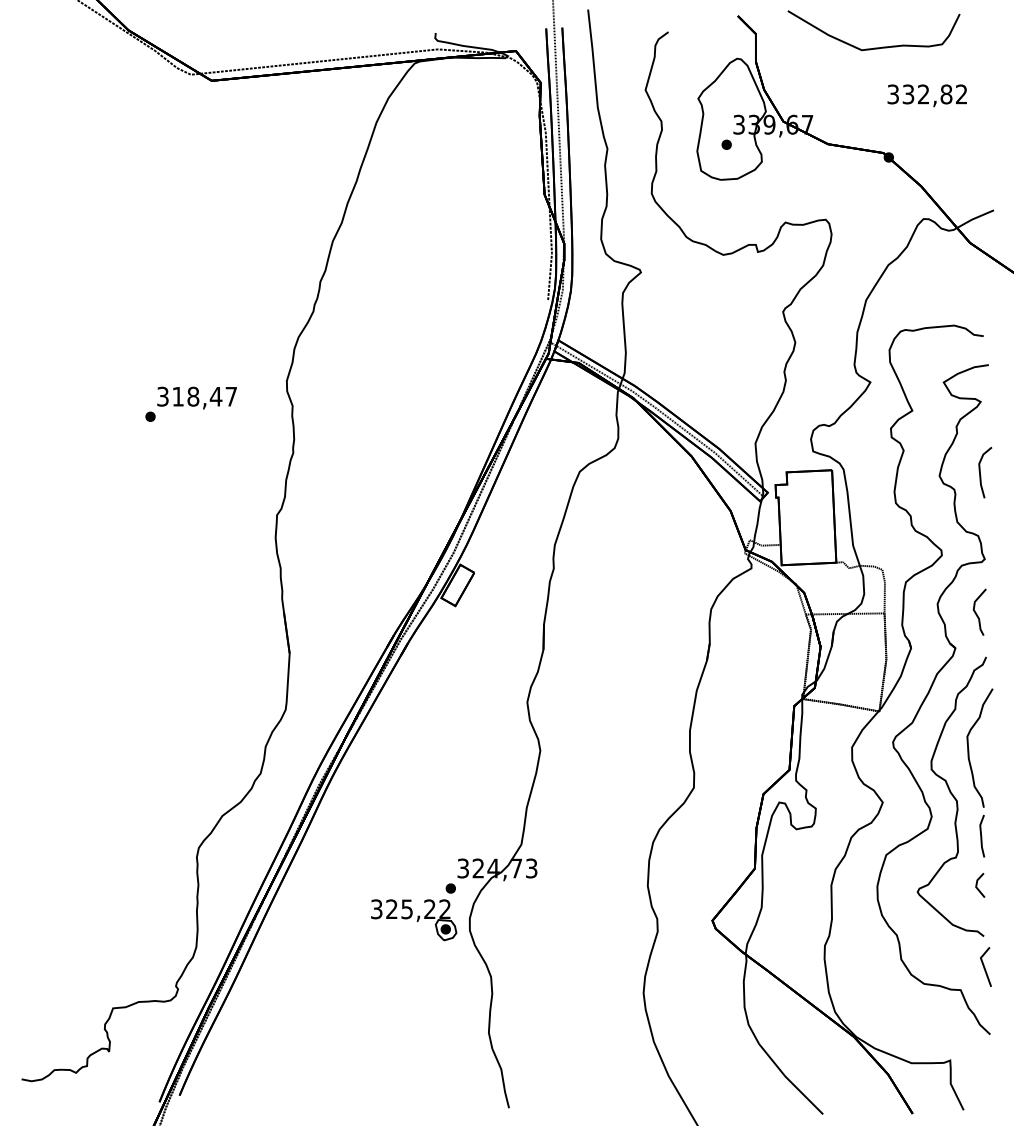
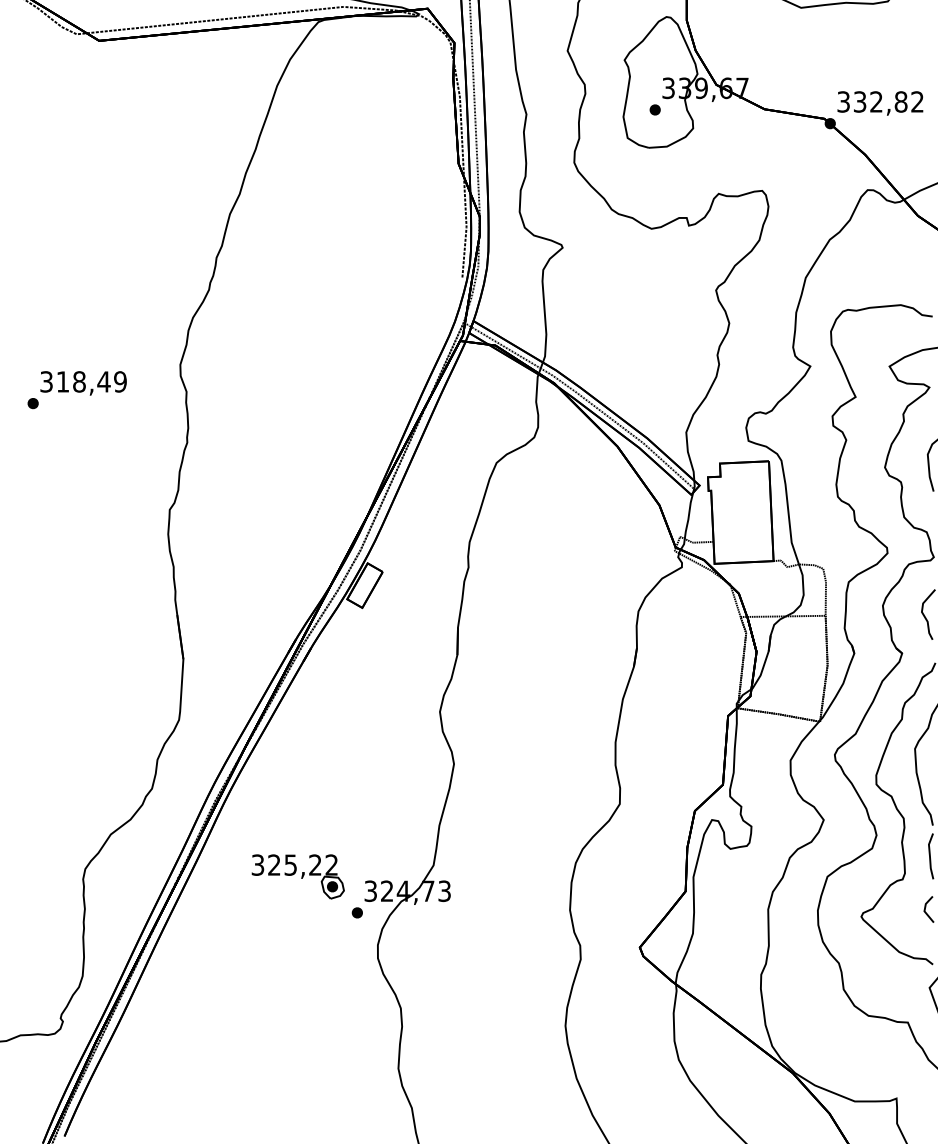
text: (926, 95) -> (879, 103), moved
text: (231, 396) -> (120, 381), 318,47 -> 318,49
part: (414, 920) -> (298, 877), moved

